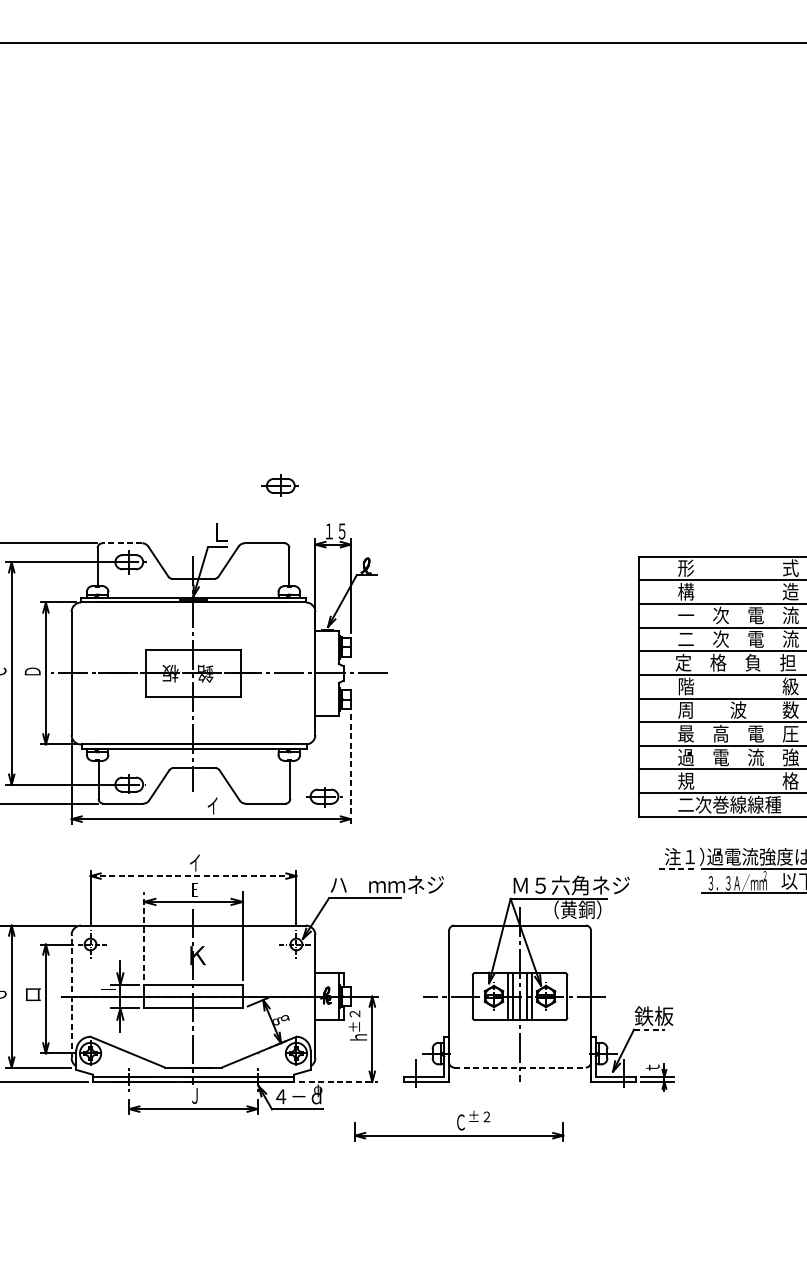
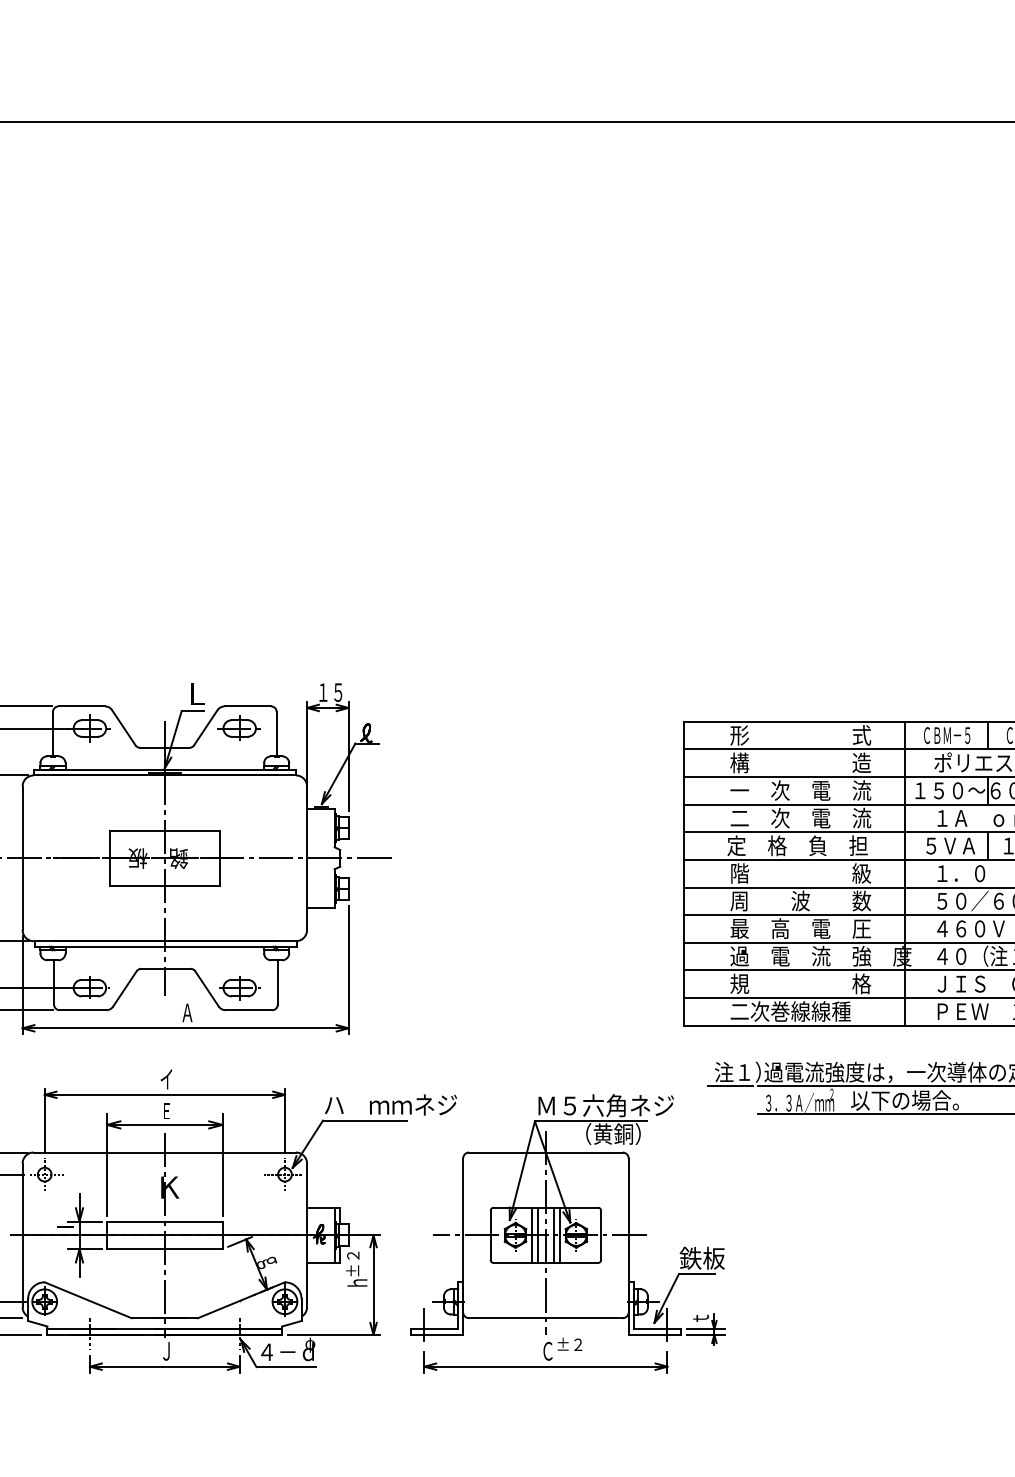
part: (279, 485) -> (238, 727), moved
line: (122, 543) -> (81, 706), dashed -> solid
line: (350, 769) -> (348, 970), dashed -> solid
part: (324, 797) -> (239, 988), moved
text: (212, 805) -> (186, 1012), イ -> Ａ
line: (679, 869) -> (731, 1086), dashed -> solid
line: (194, 875) -> (165, 1094), dashed -> solid
line: (144, 935) -> (107, 1164), dashed -> solid
line: (71, 996) -> (22, 1235), dashed -> solid
line: (649, 1029) -> (697, 1273), dashed -> solid
line: (519, 1067) -> (545, 1318), dashed -> solid
line: (338, 1081) -> (334, 1334), dashed -> solid
part: (458, 1126) -> (545, 1355), moved

